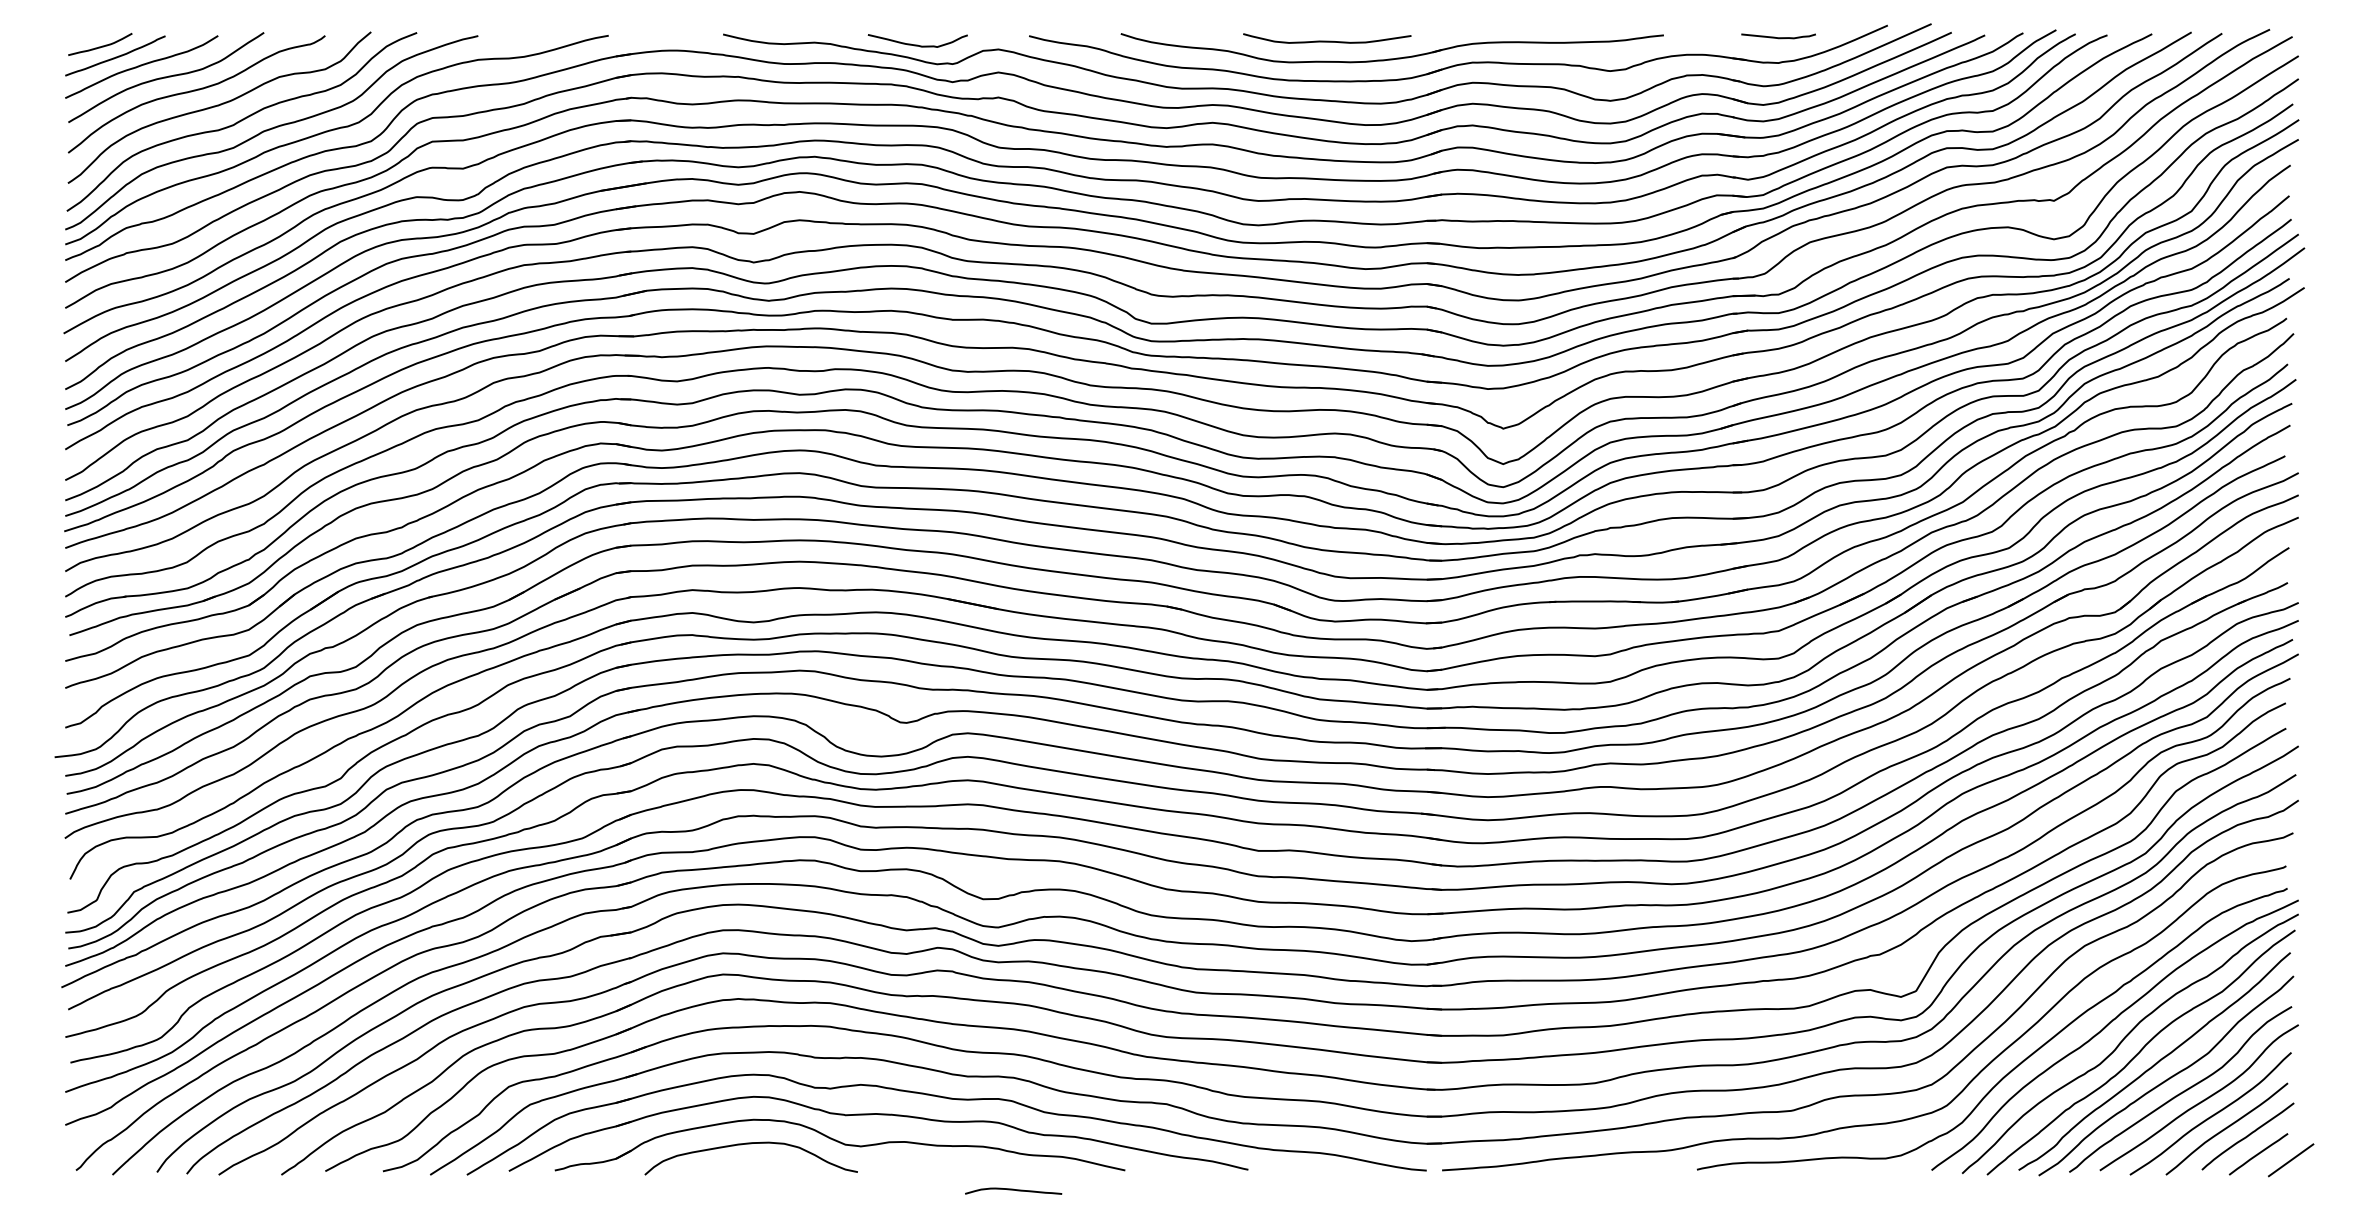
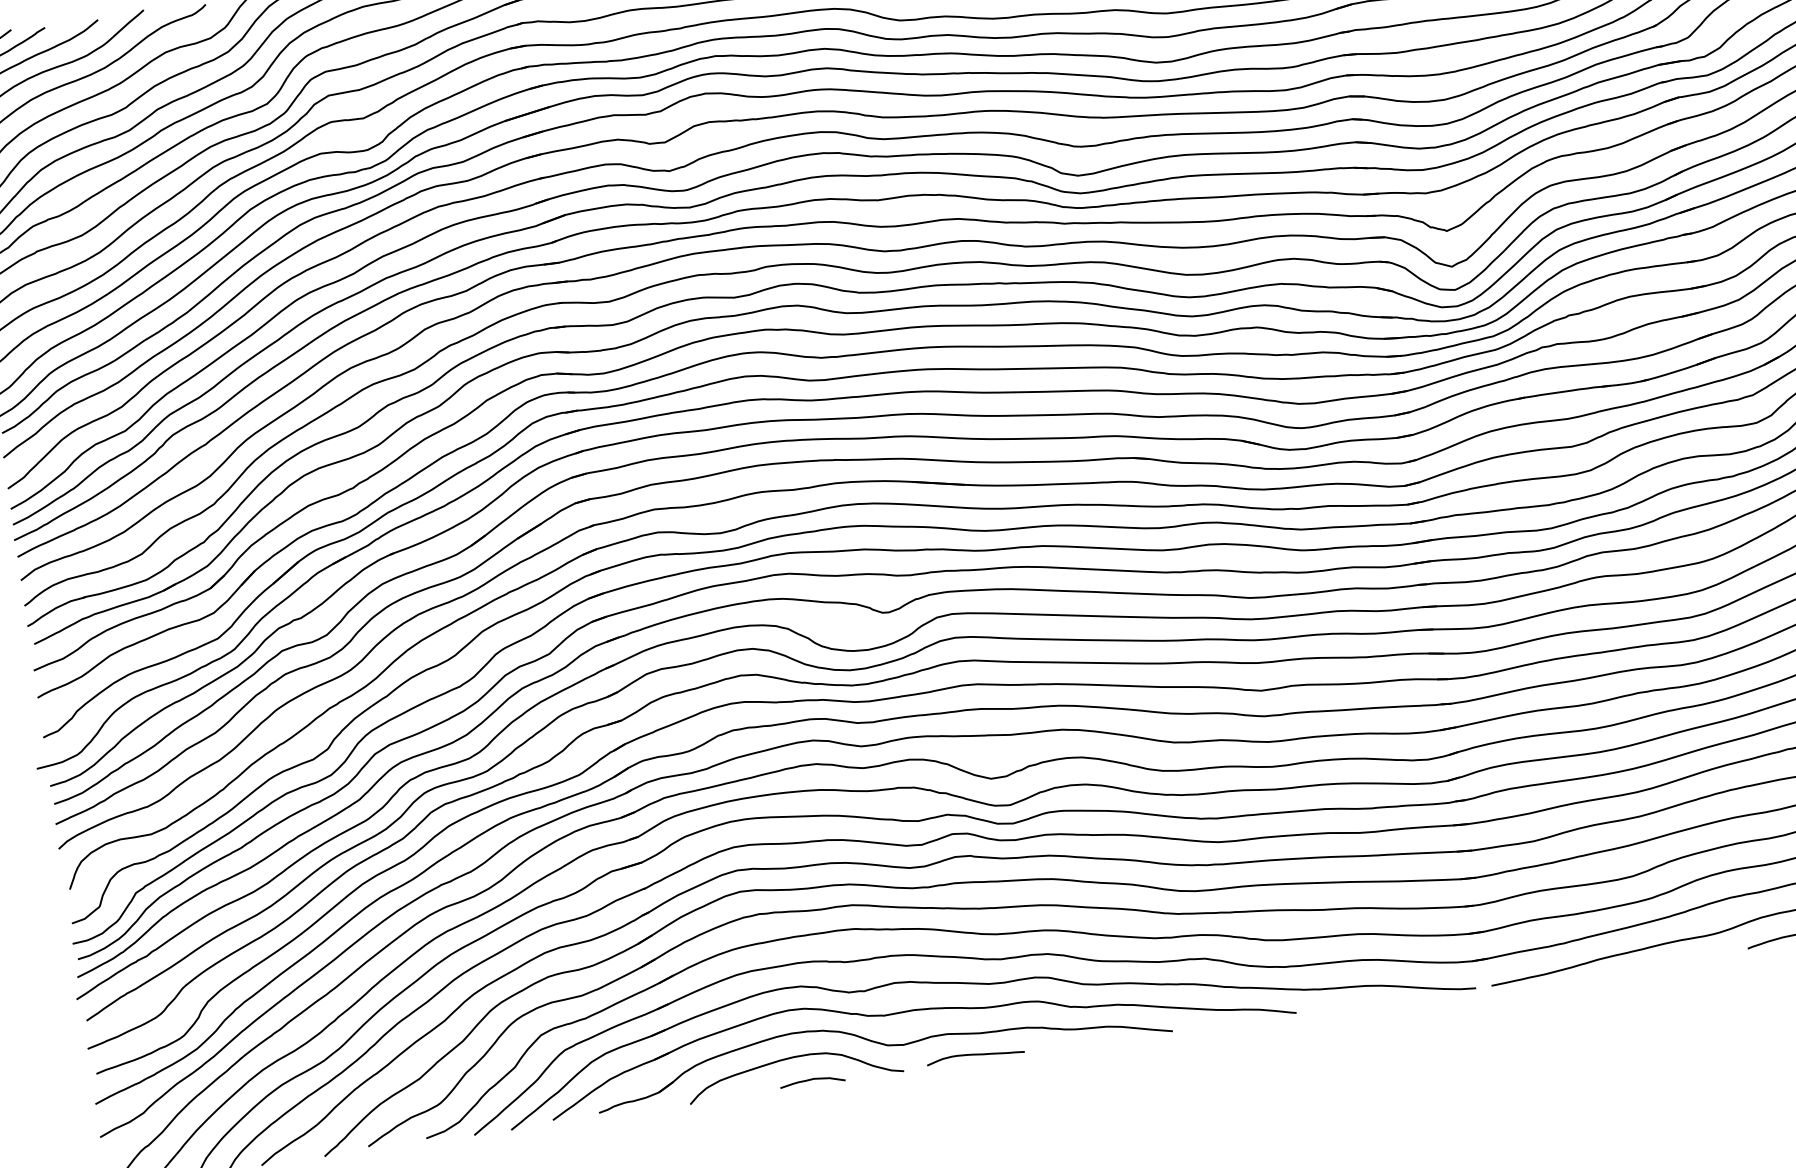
curve: (767, 1168) -> (812, 1080), added
curve: (1013, 1190) -> (975, 1055), moved

